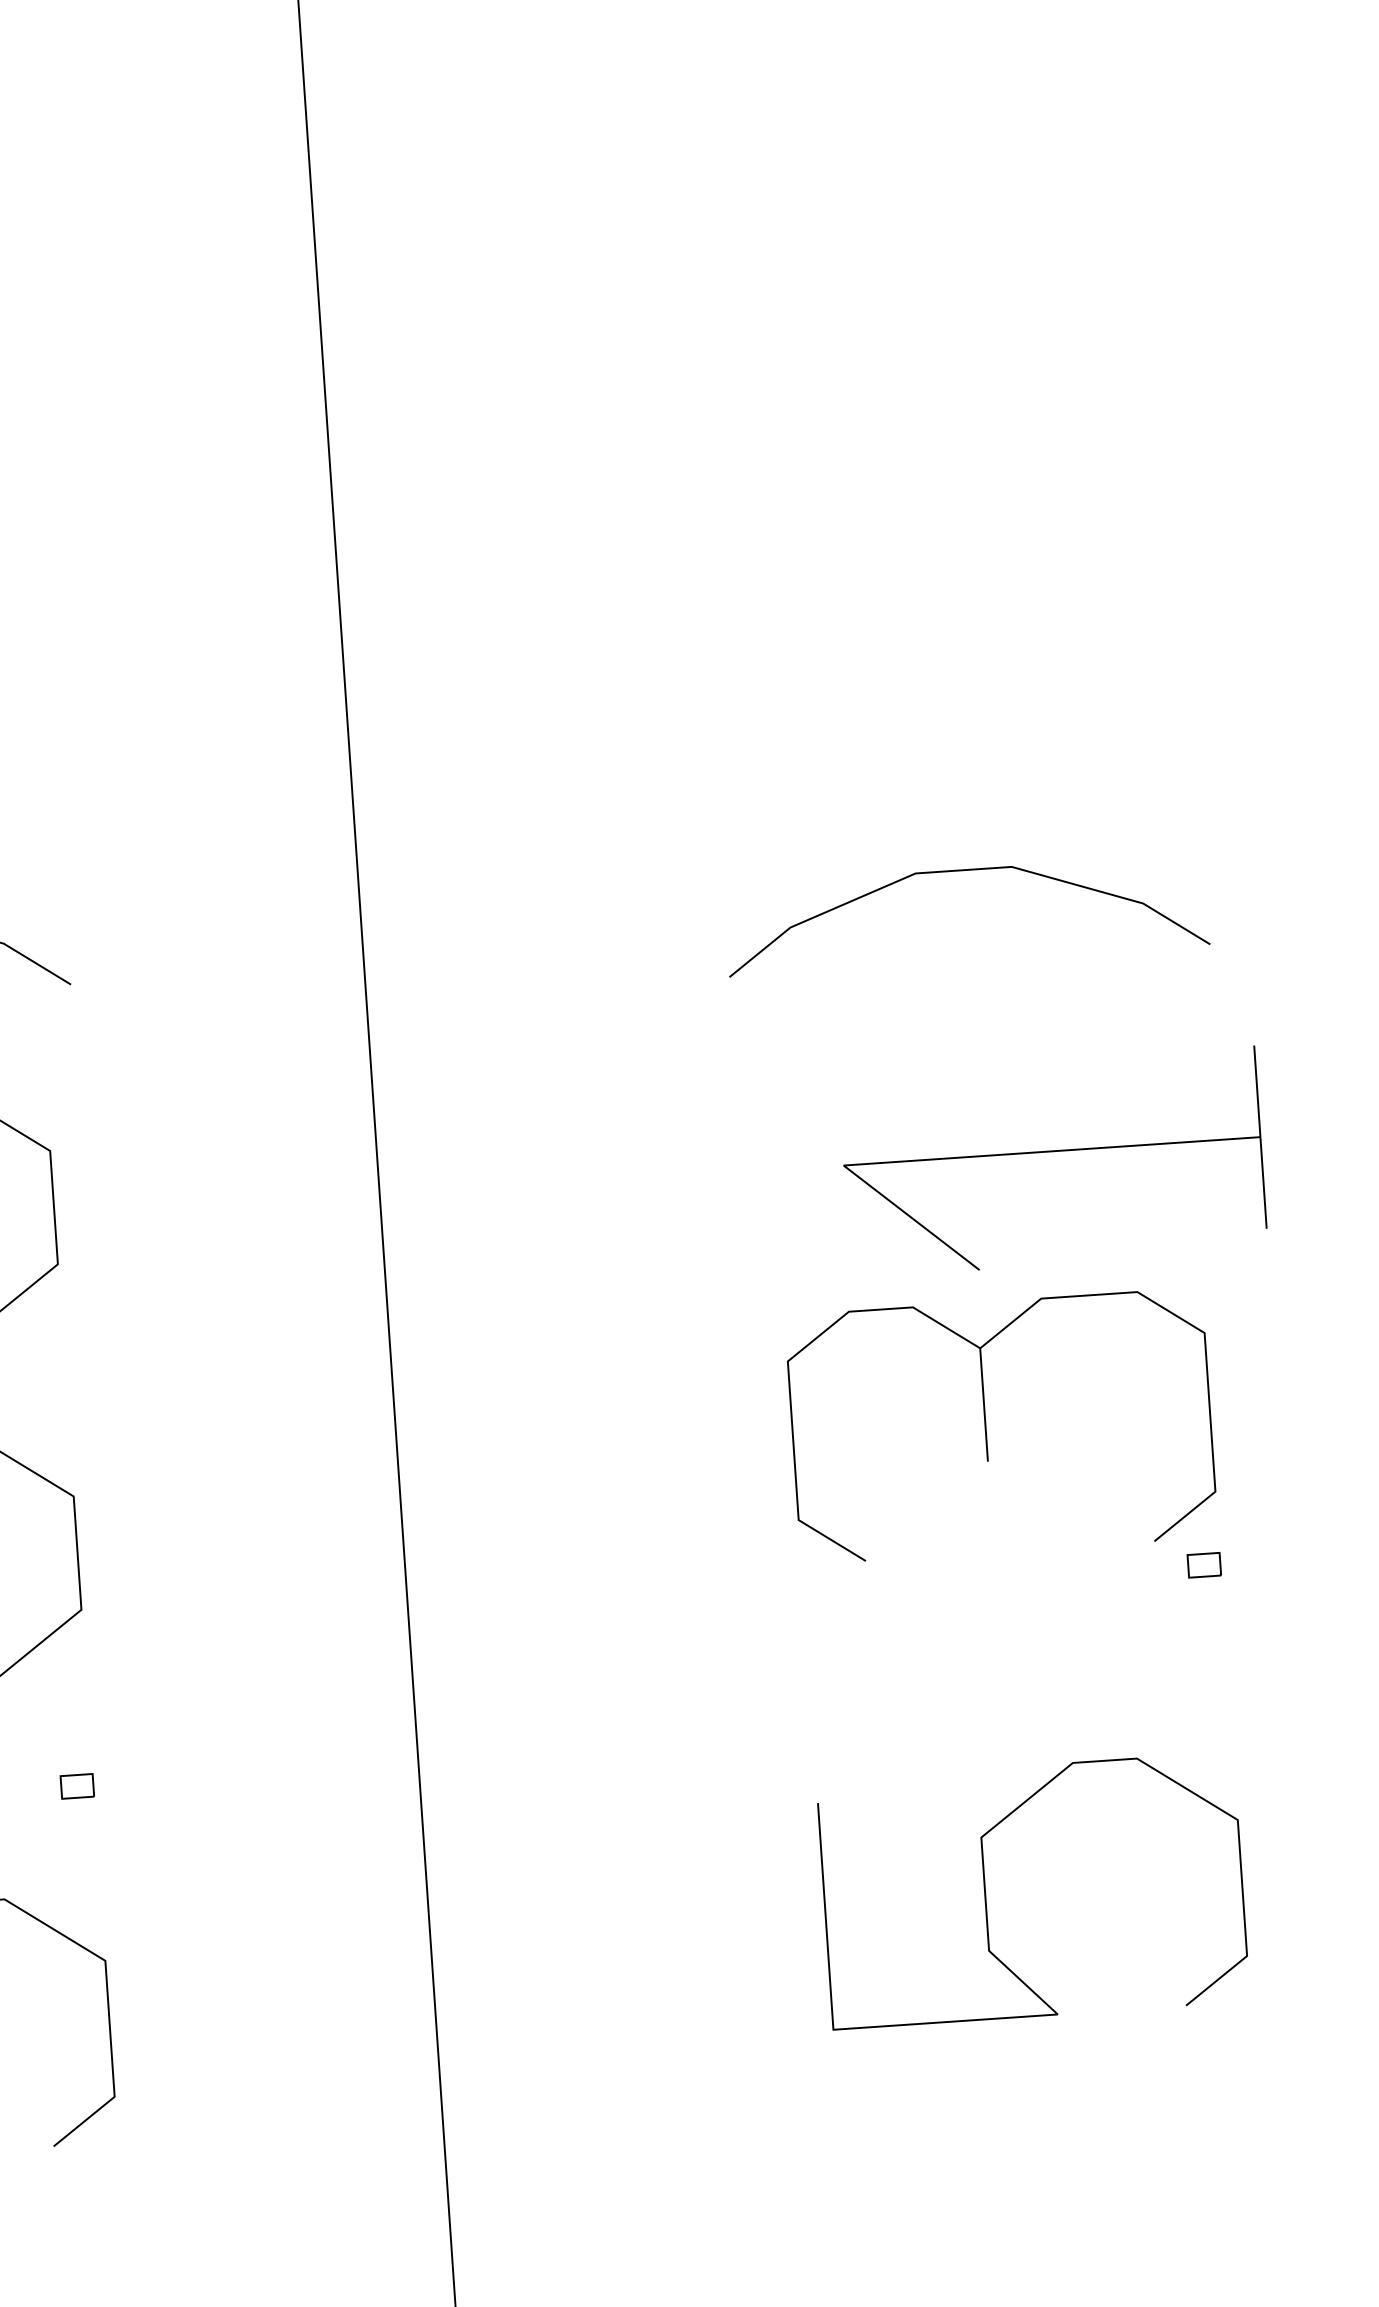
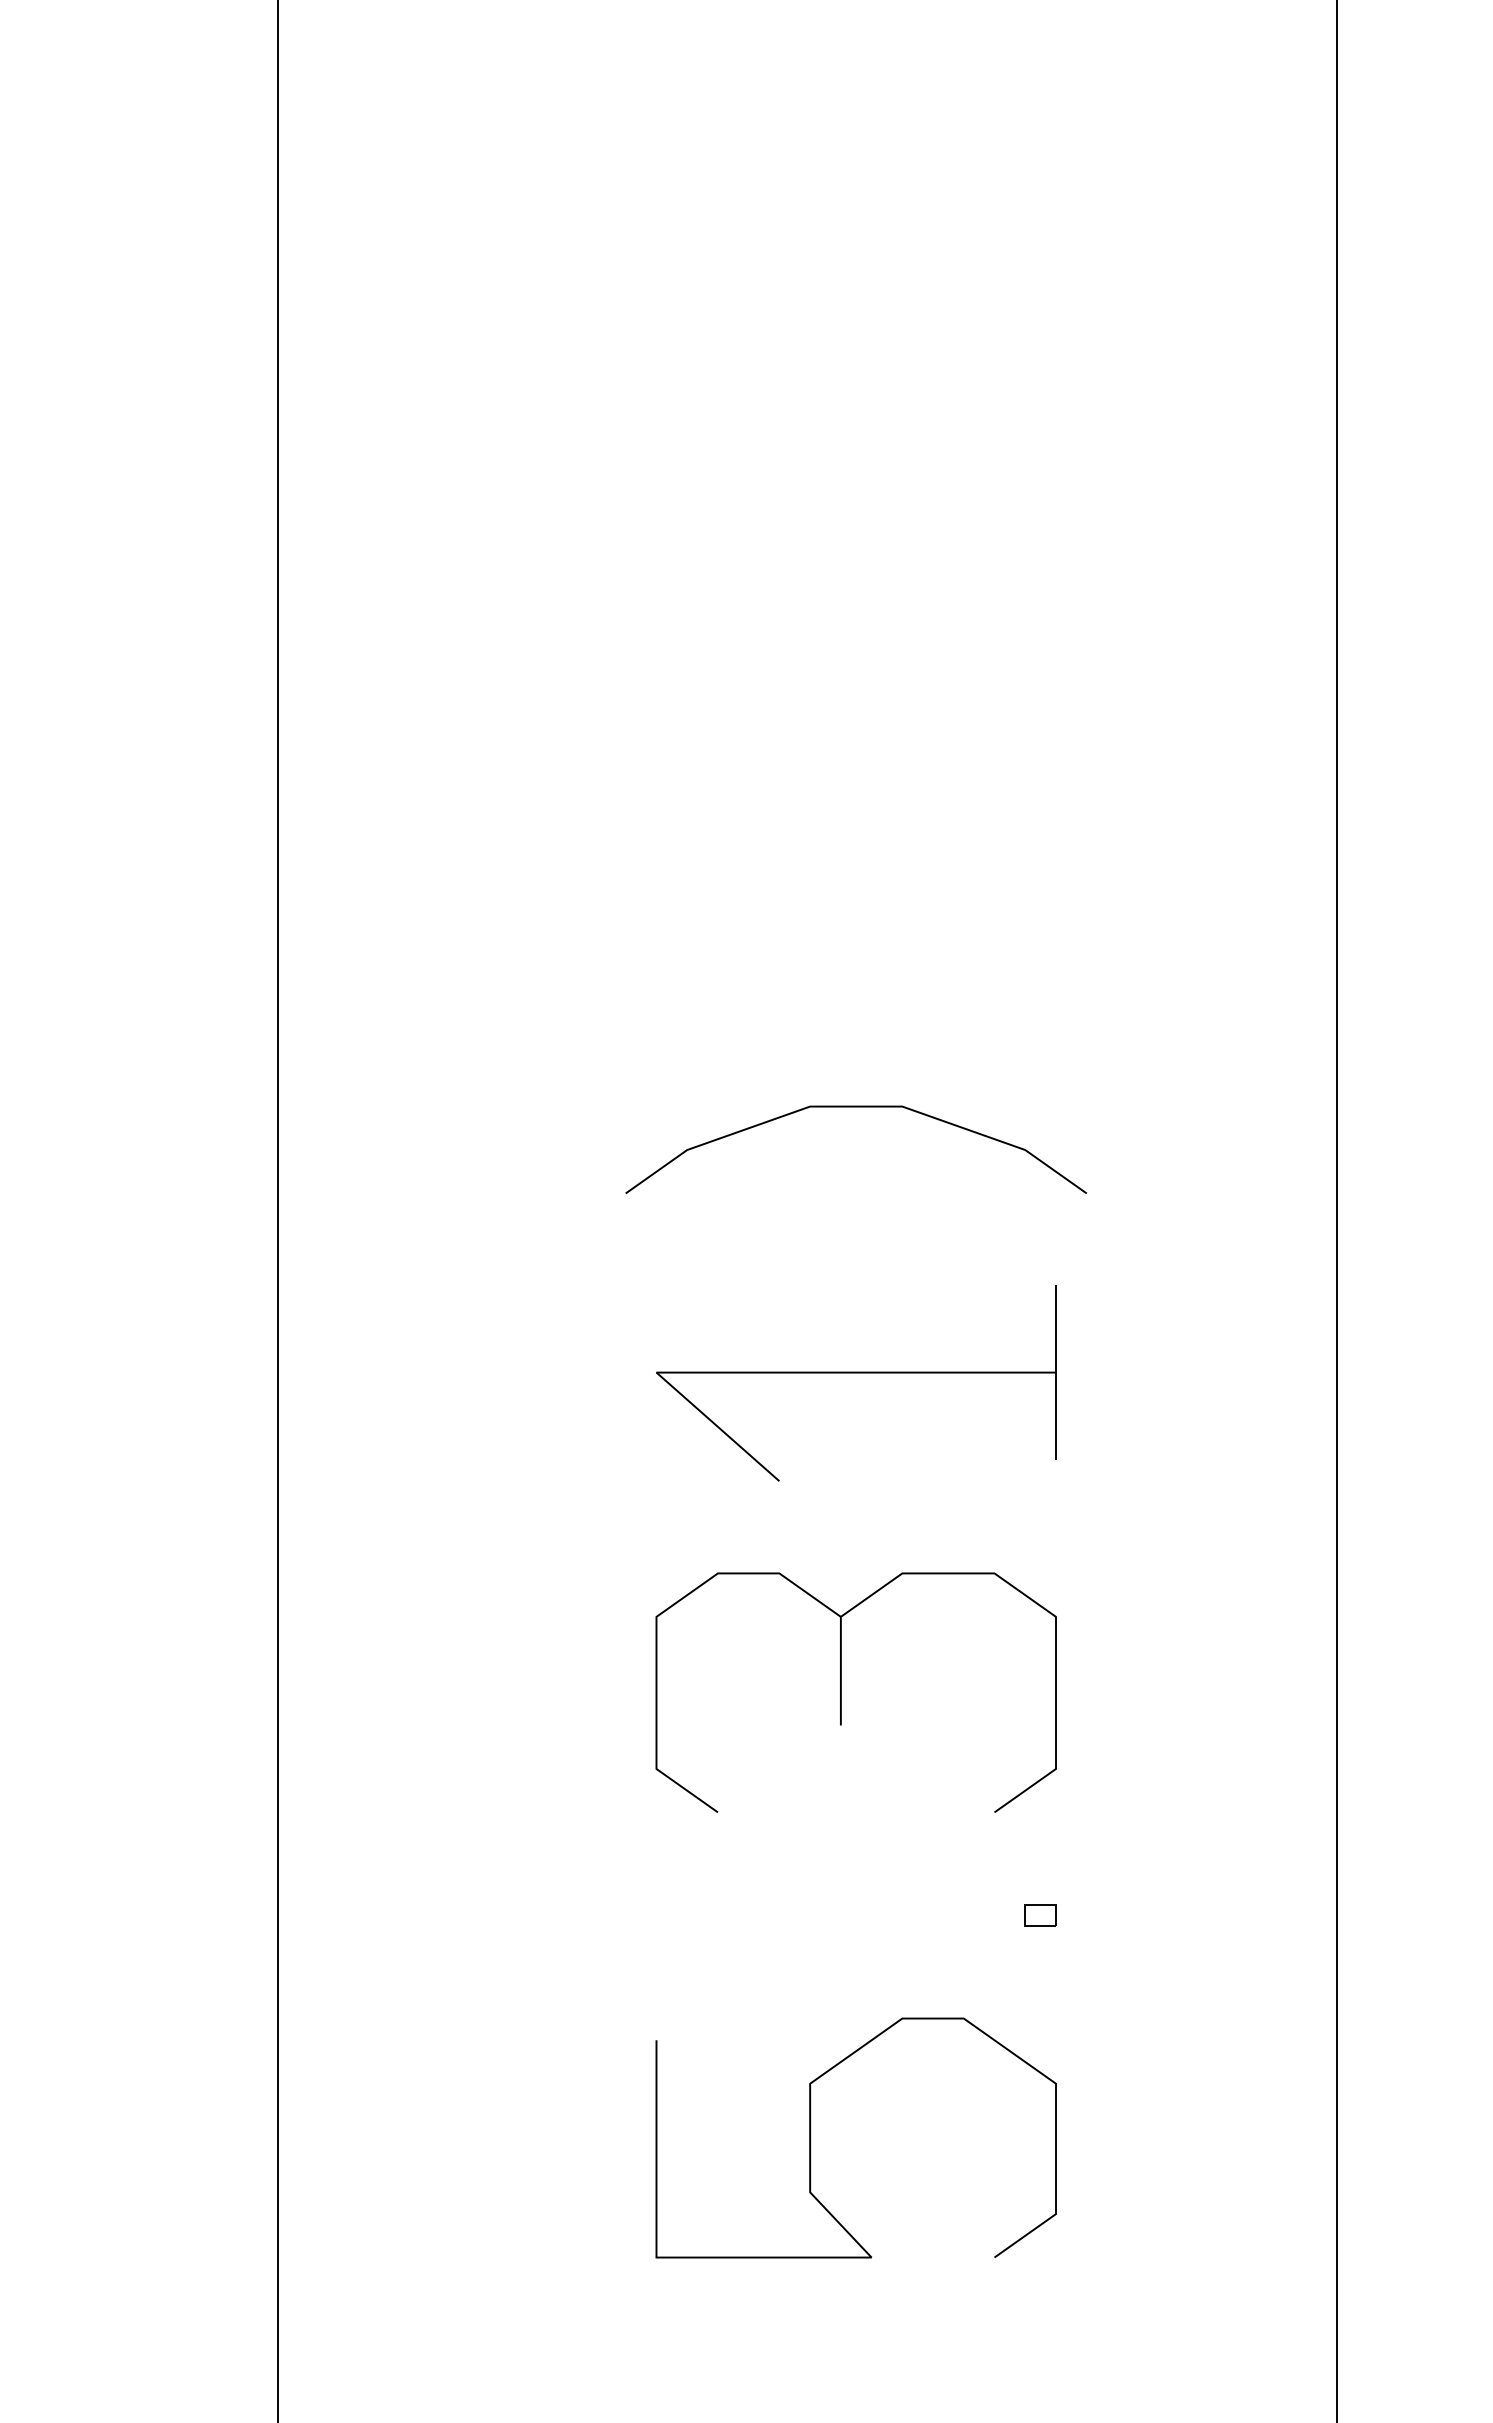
curve: (963, 871) -> (855, 1107), moved
part: (1052, 1152) -> (856, 1373), moved
part: (1204, 1565) -> (1040, 1915), moved

